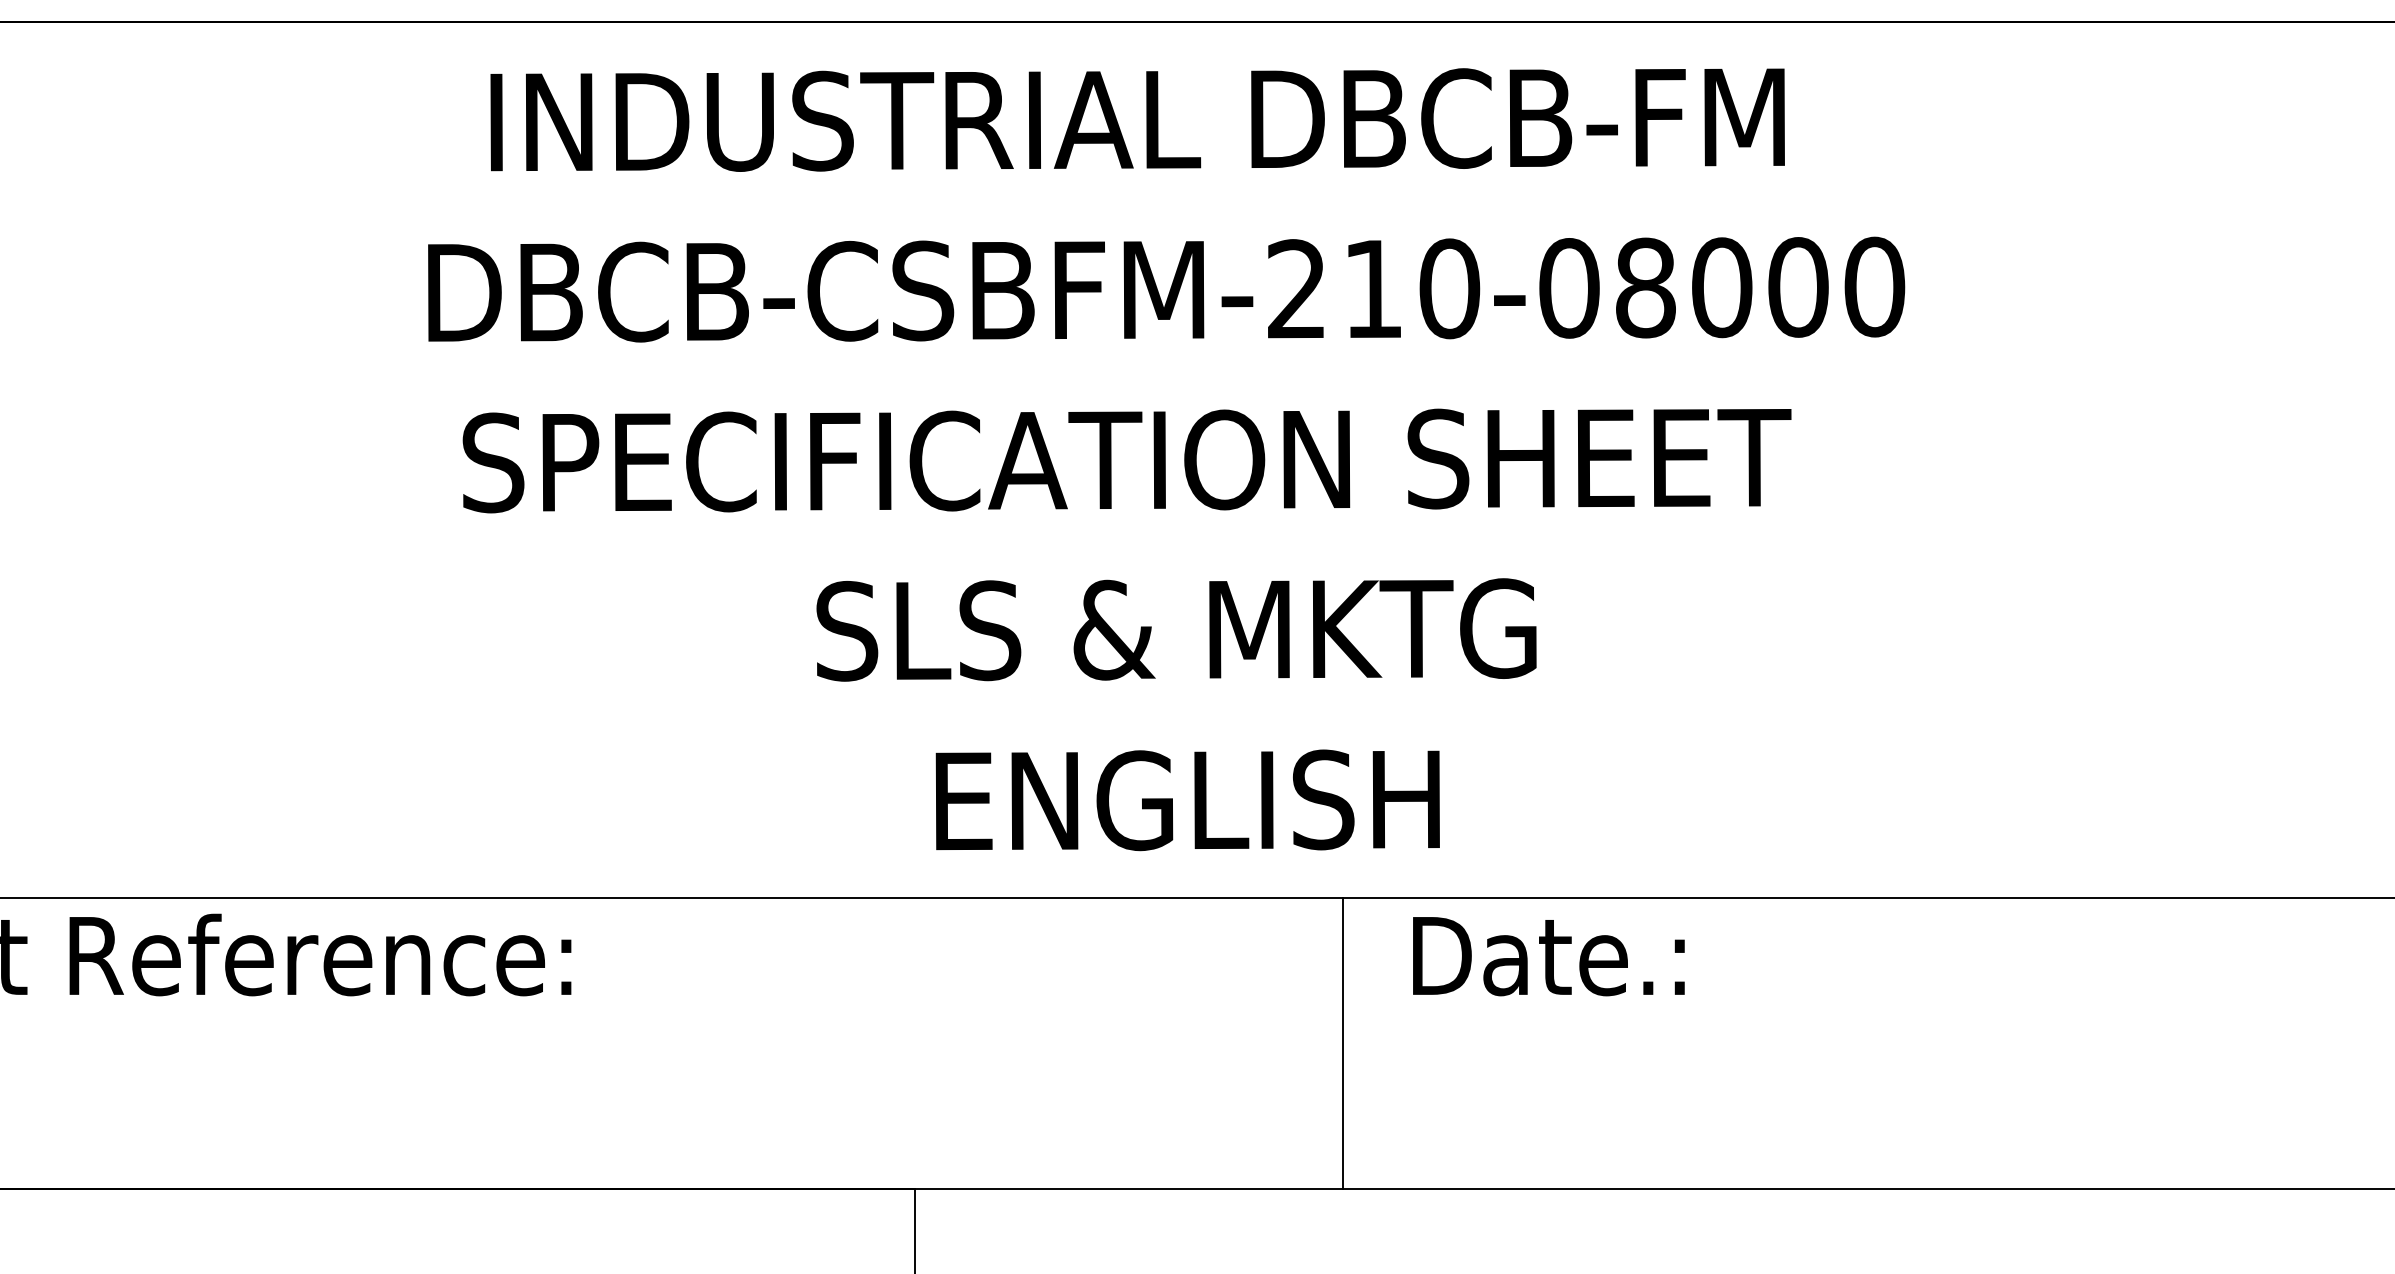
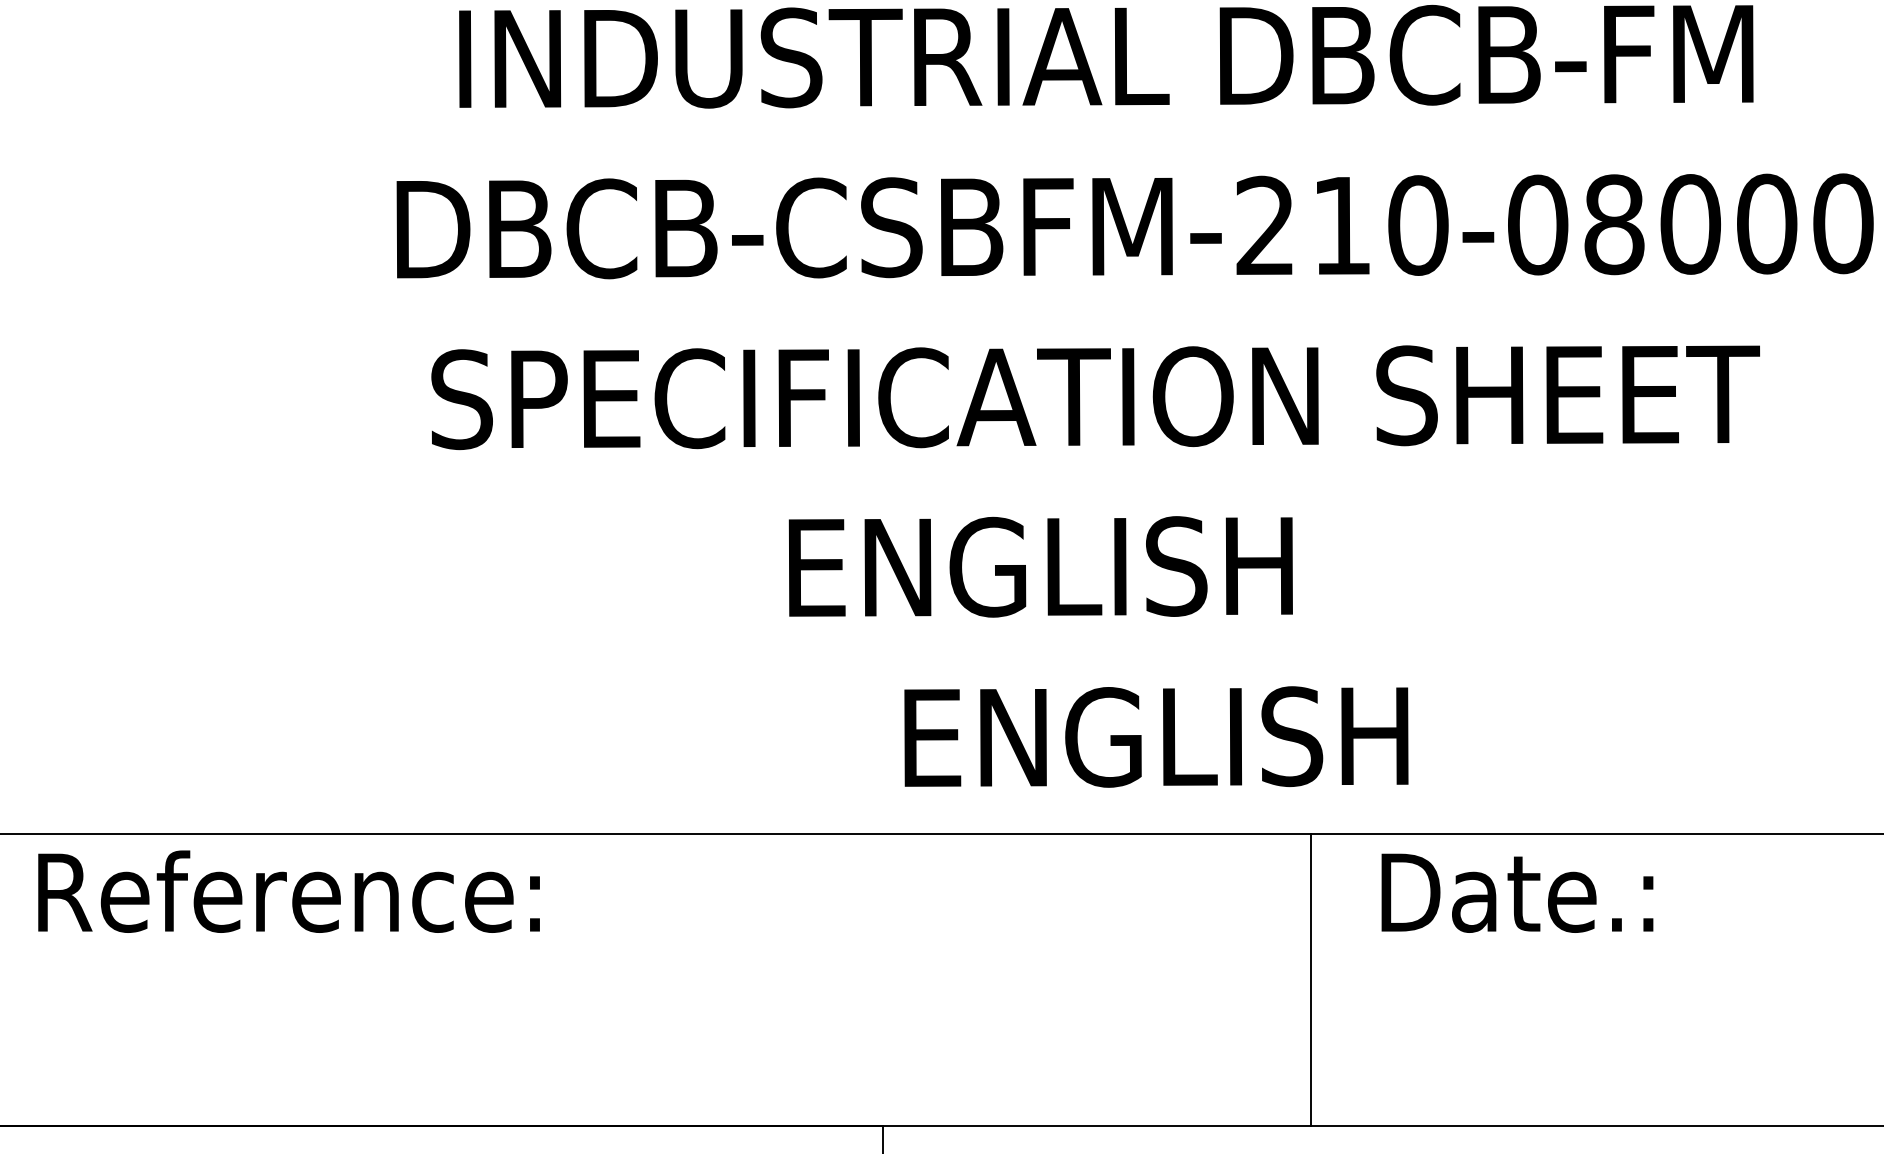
text: (1176, 629) -> (1145, 566), SLS & MKTG -> ENGLISH

